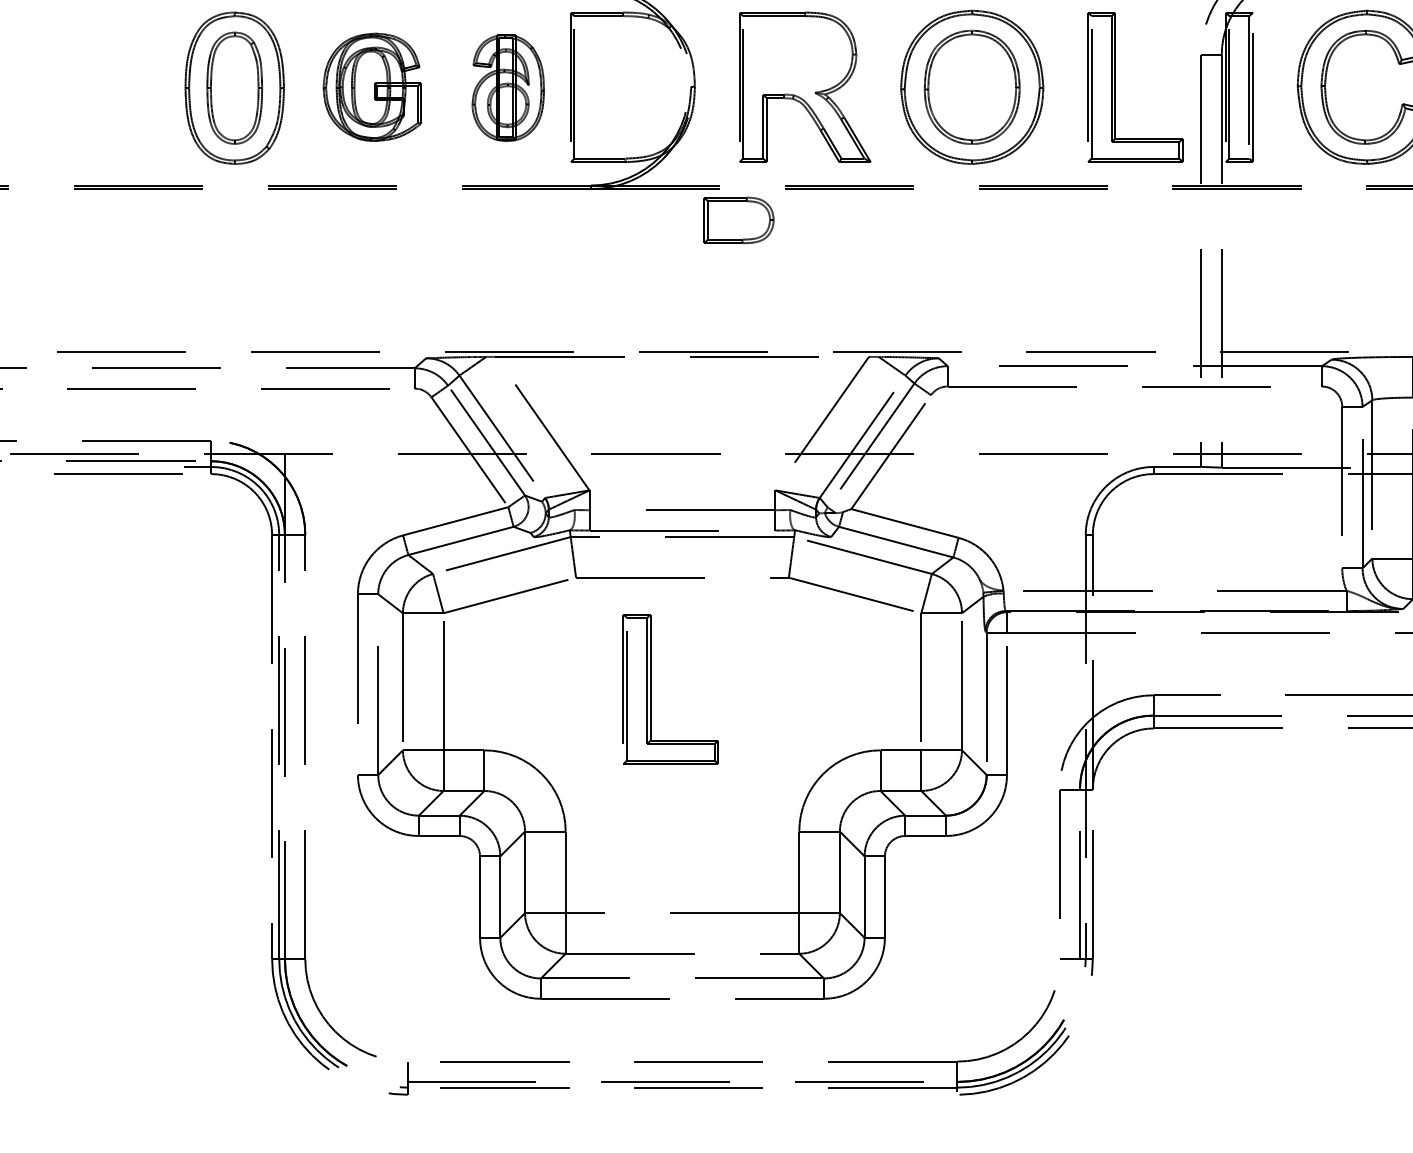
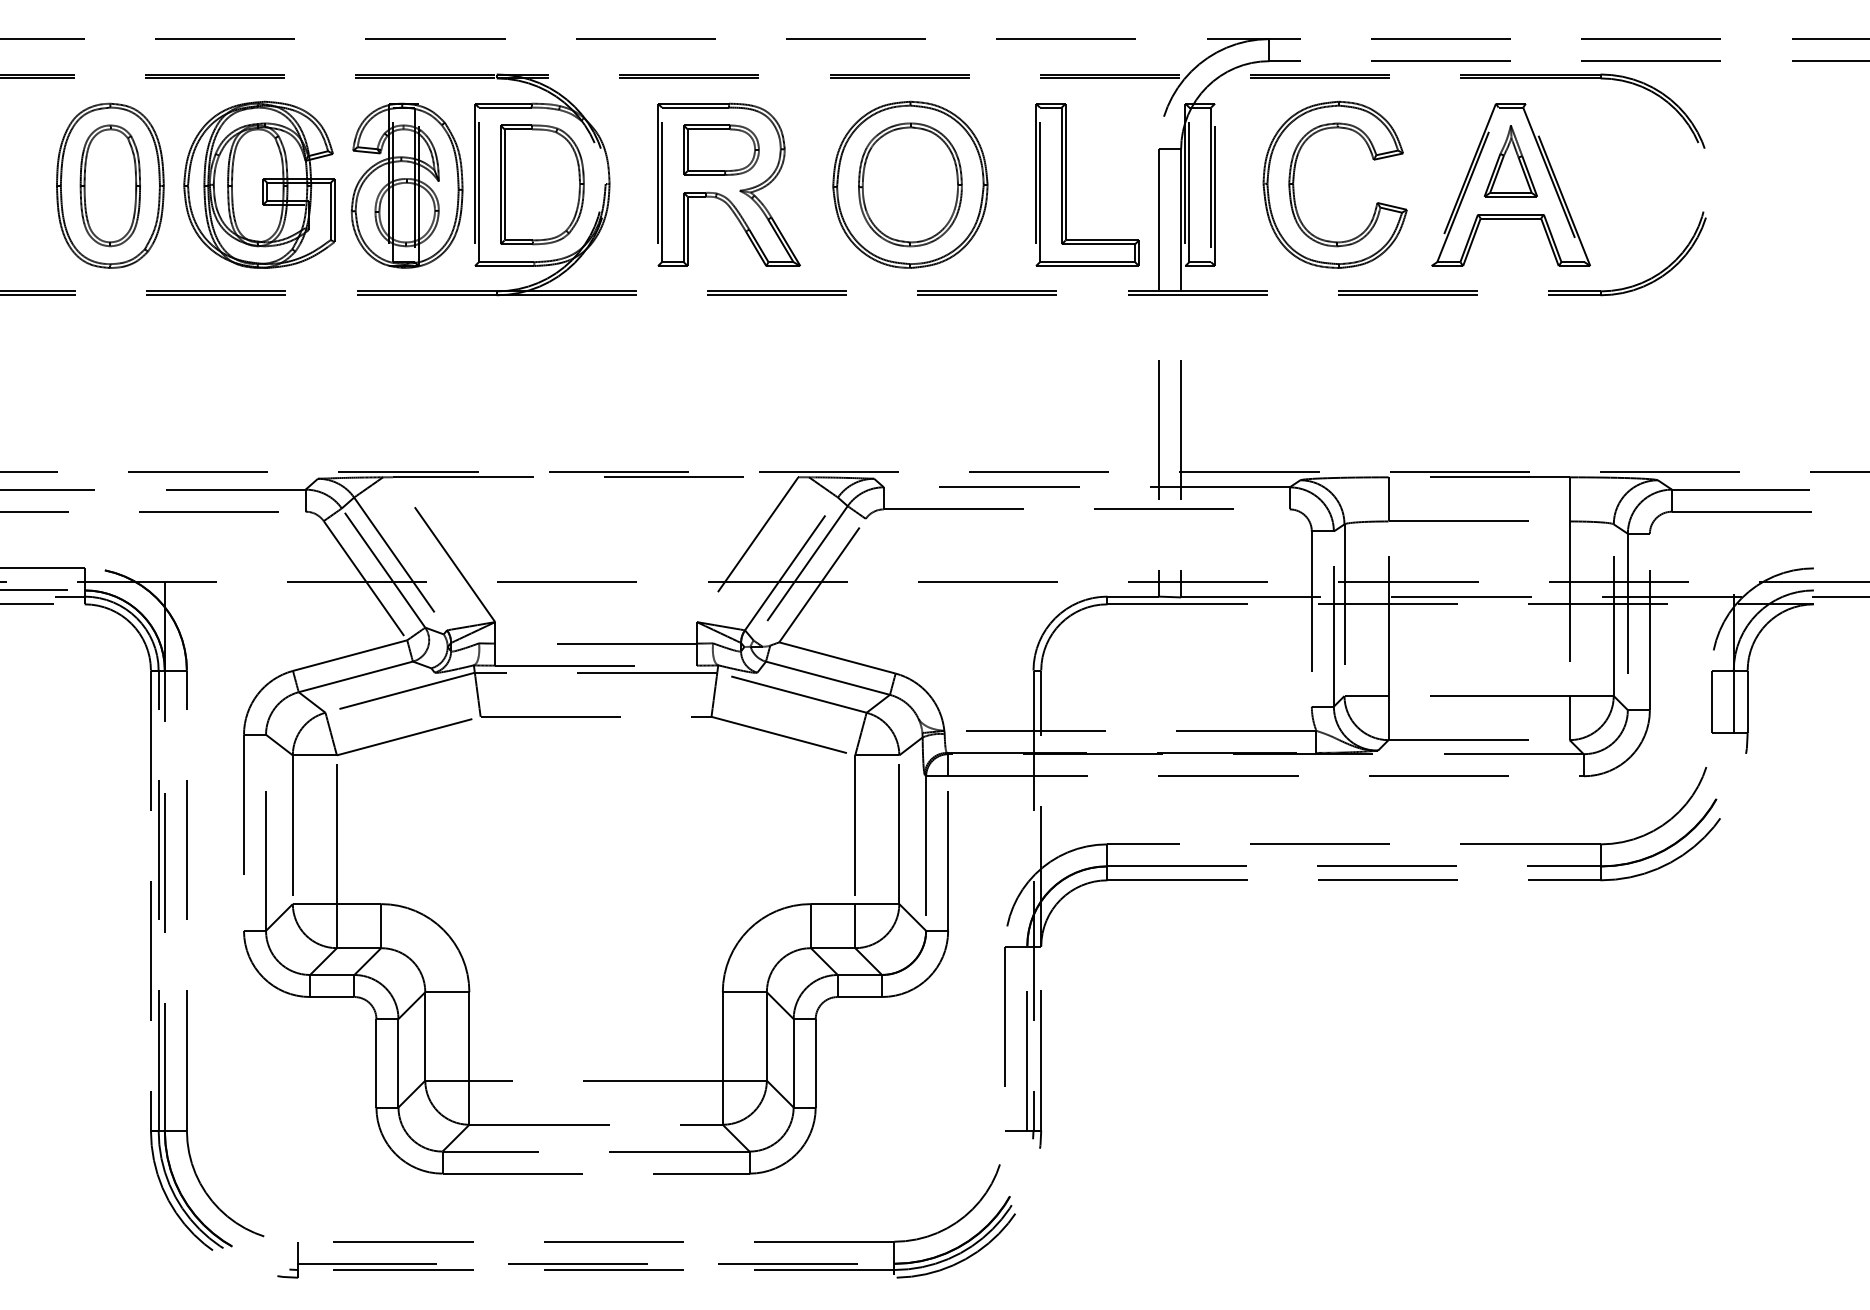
part: (372, 87) -> (259, 184), size x1.43
part: (507, 87) -> (406, 185), size x1.43
part: (633, 87) -> (542, 184), added
part: (739, 219) -> (721, 149), moved
part: (651, 688) -> (562, 837), removed

